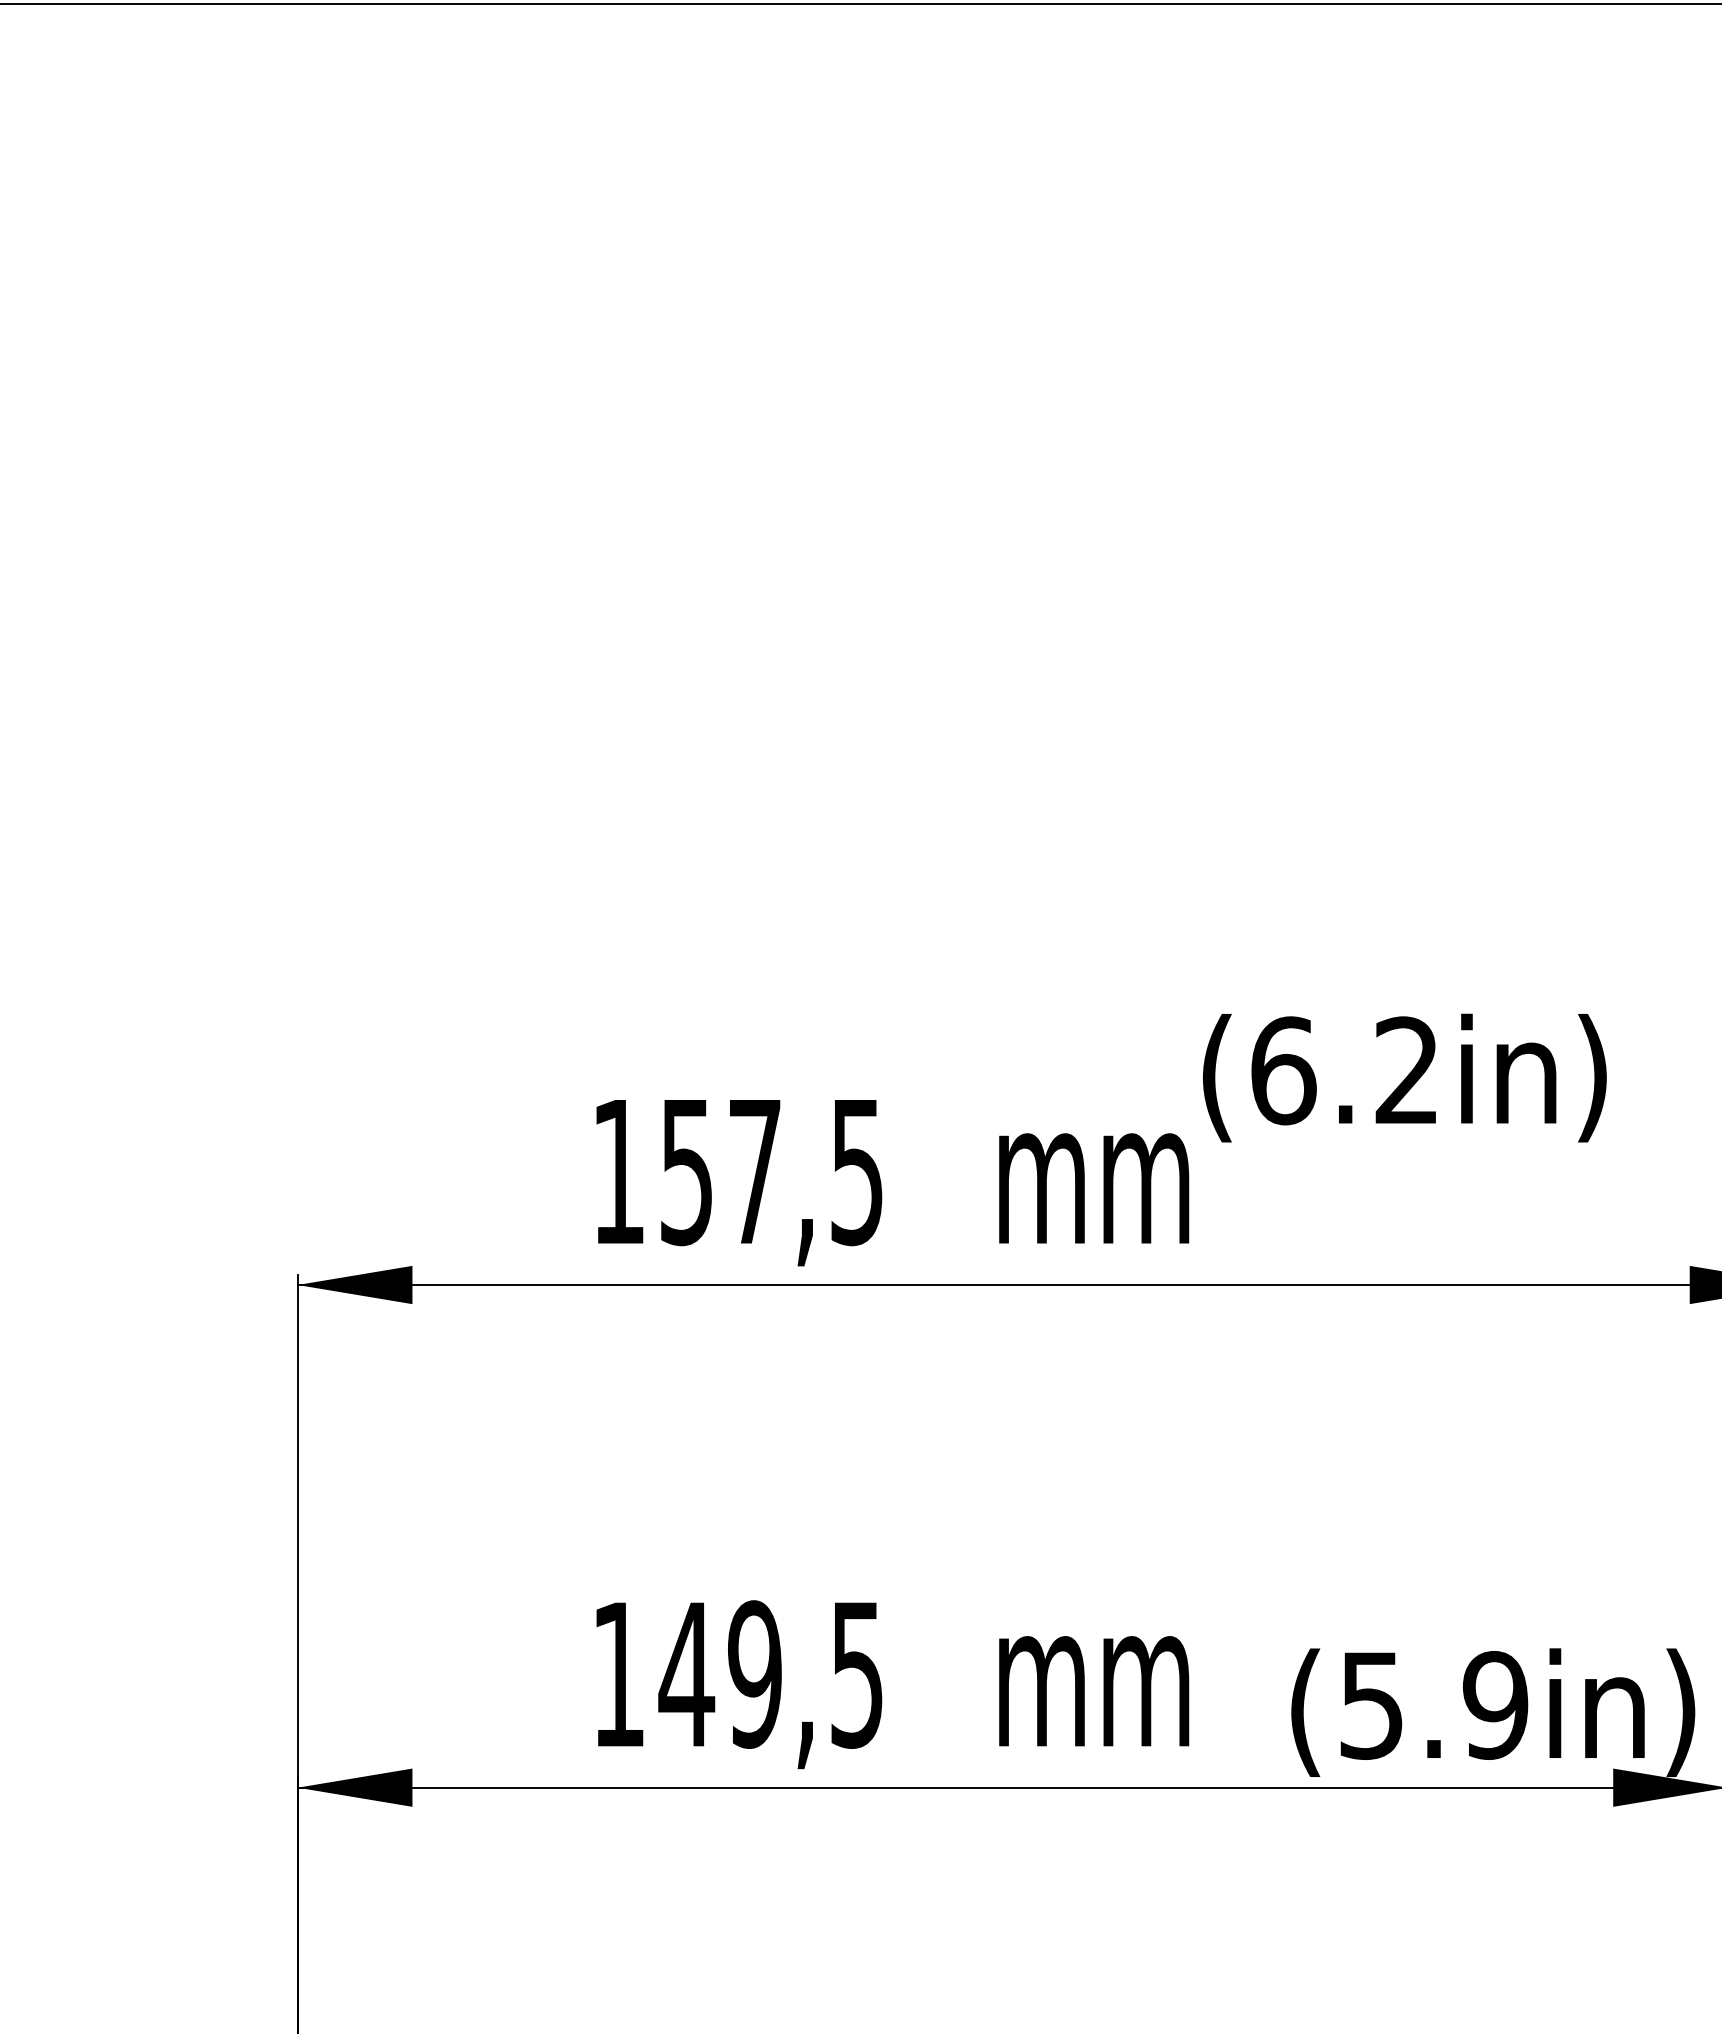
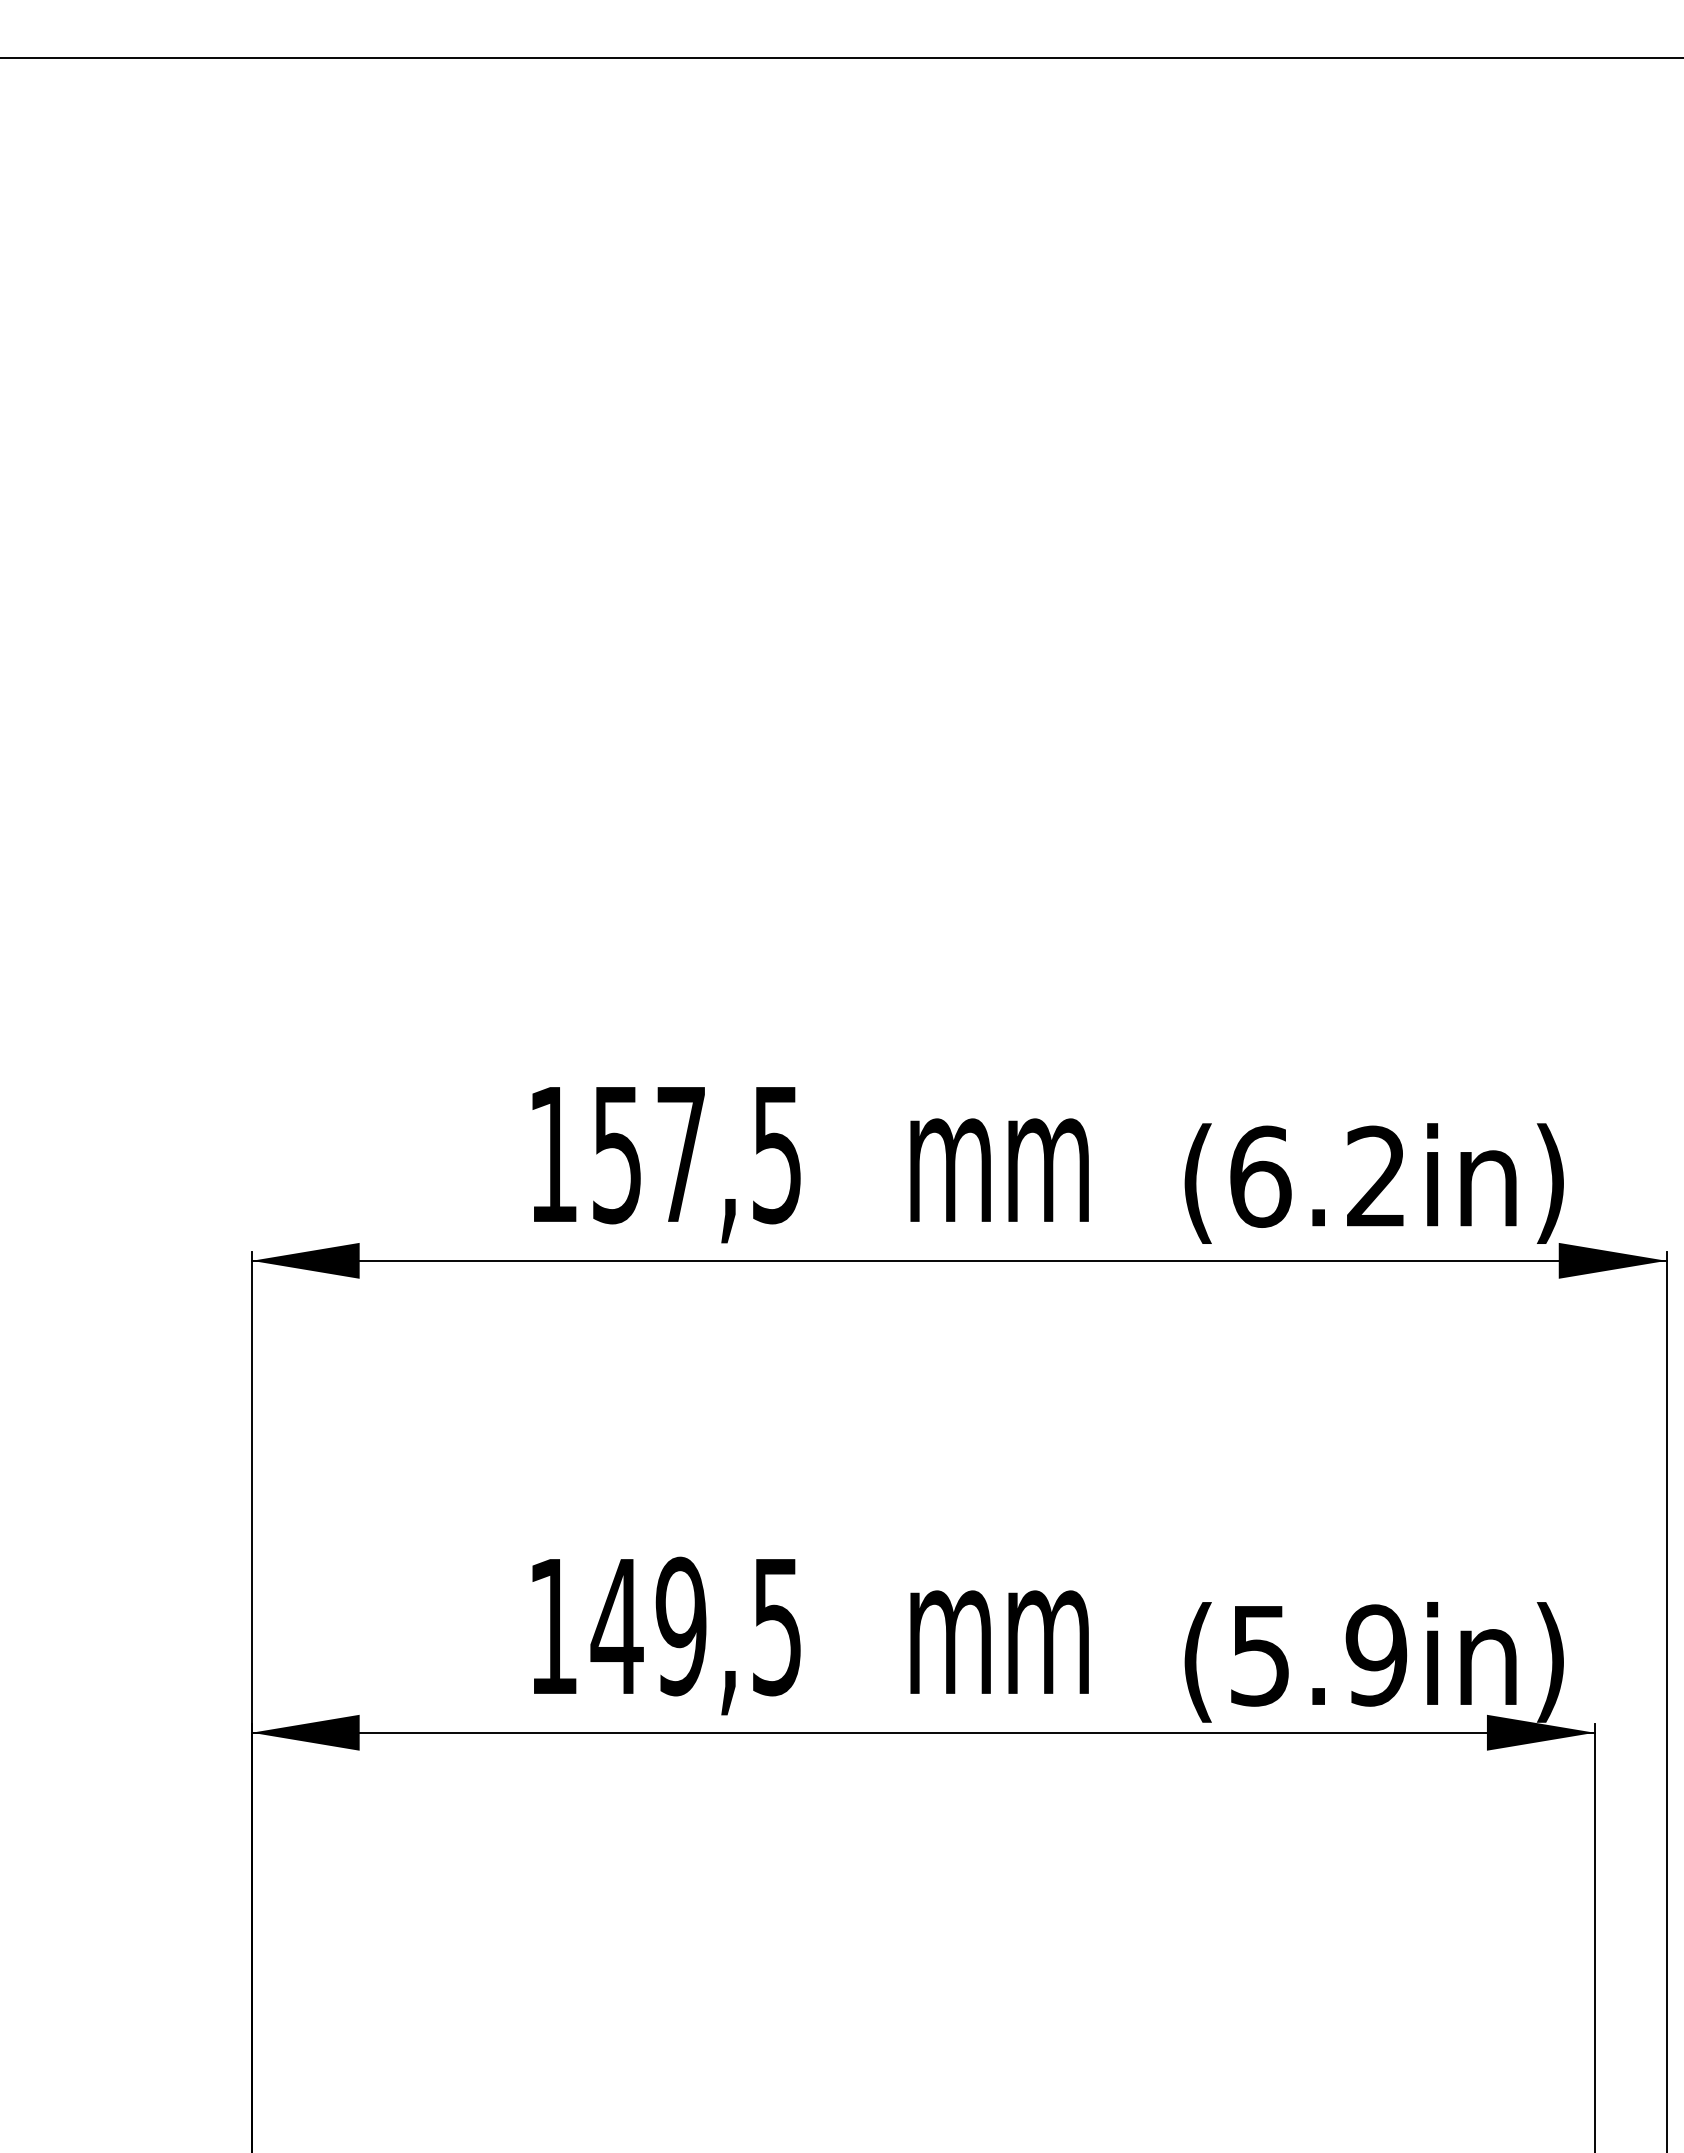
text: (1403, 1078) -> (1373, 1183), moved

